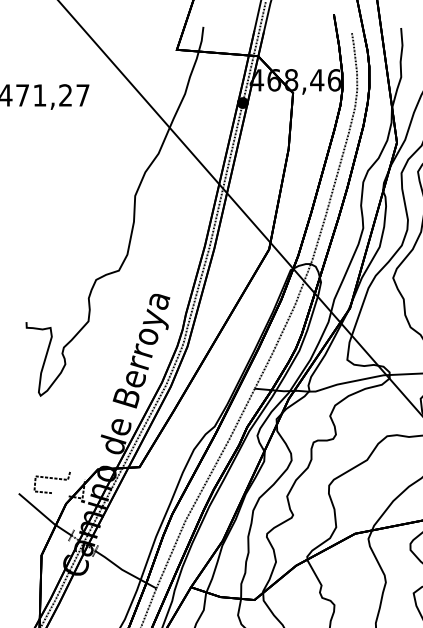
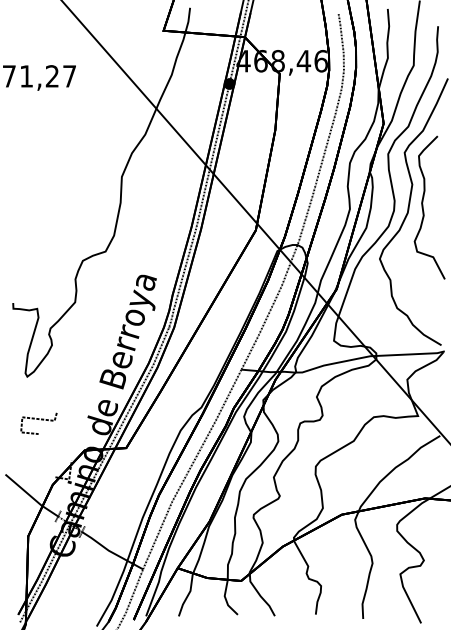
line: (51, 478) -> (38, 419), moved

